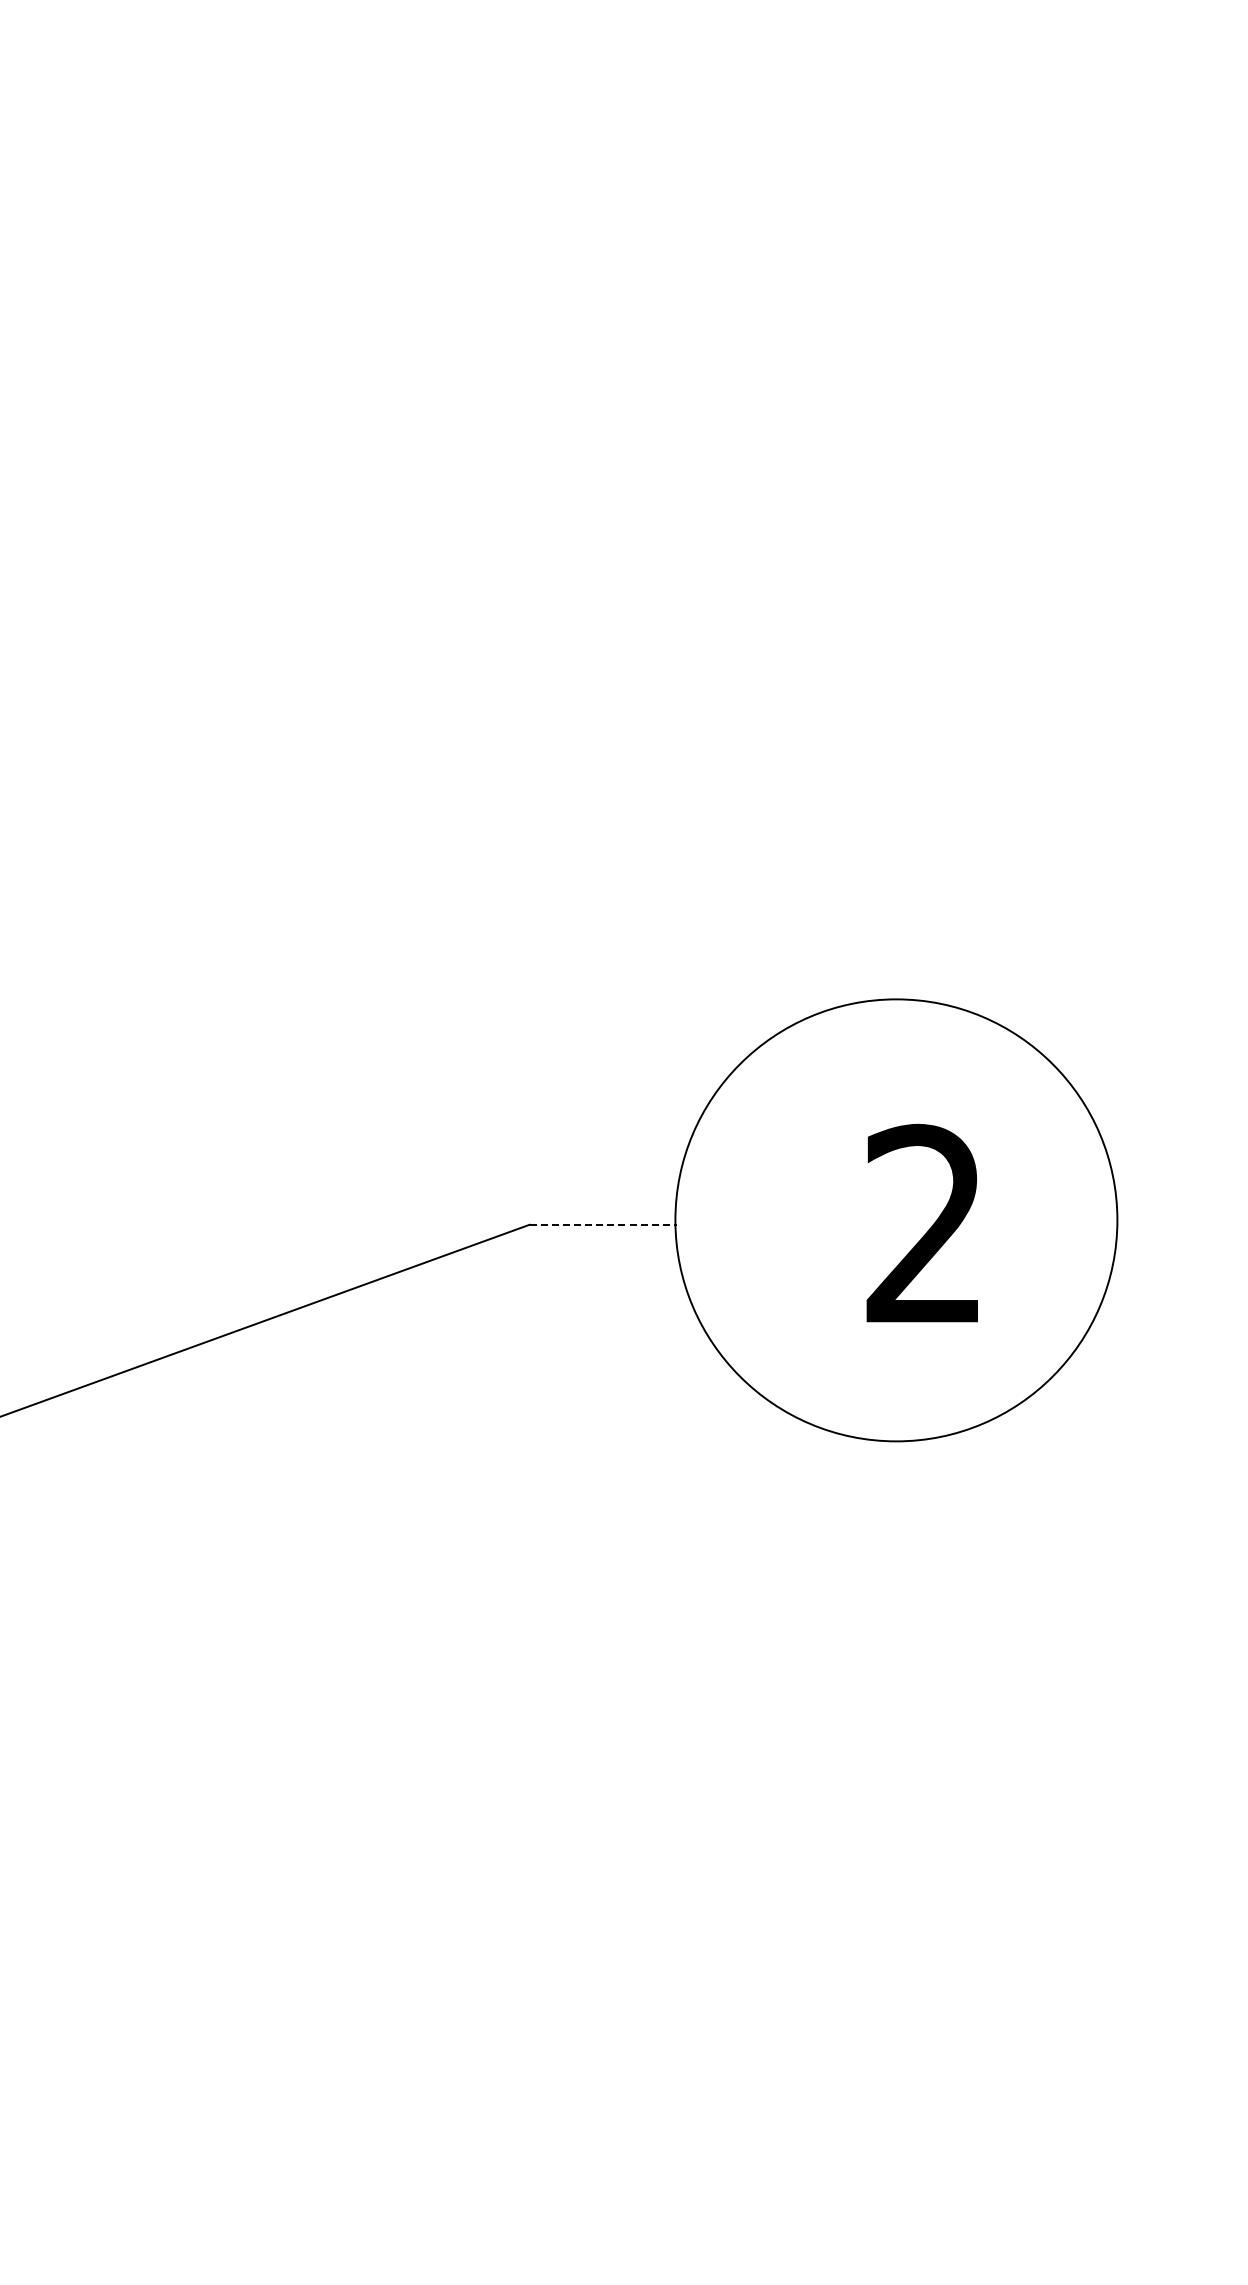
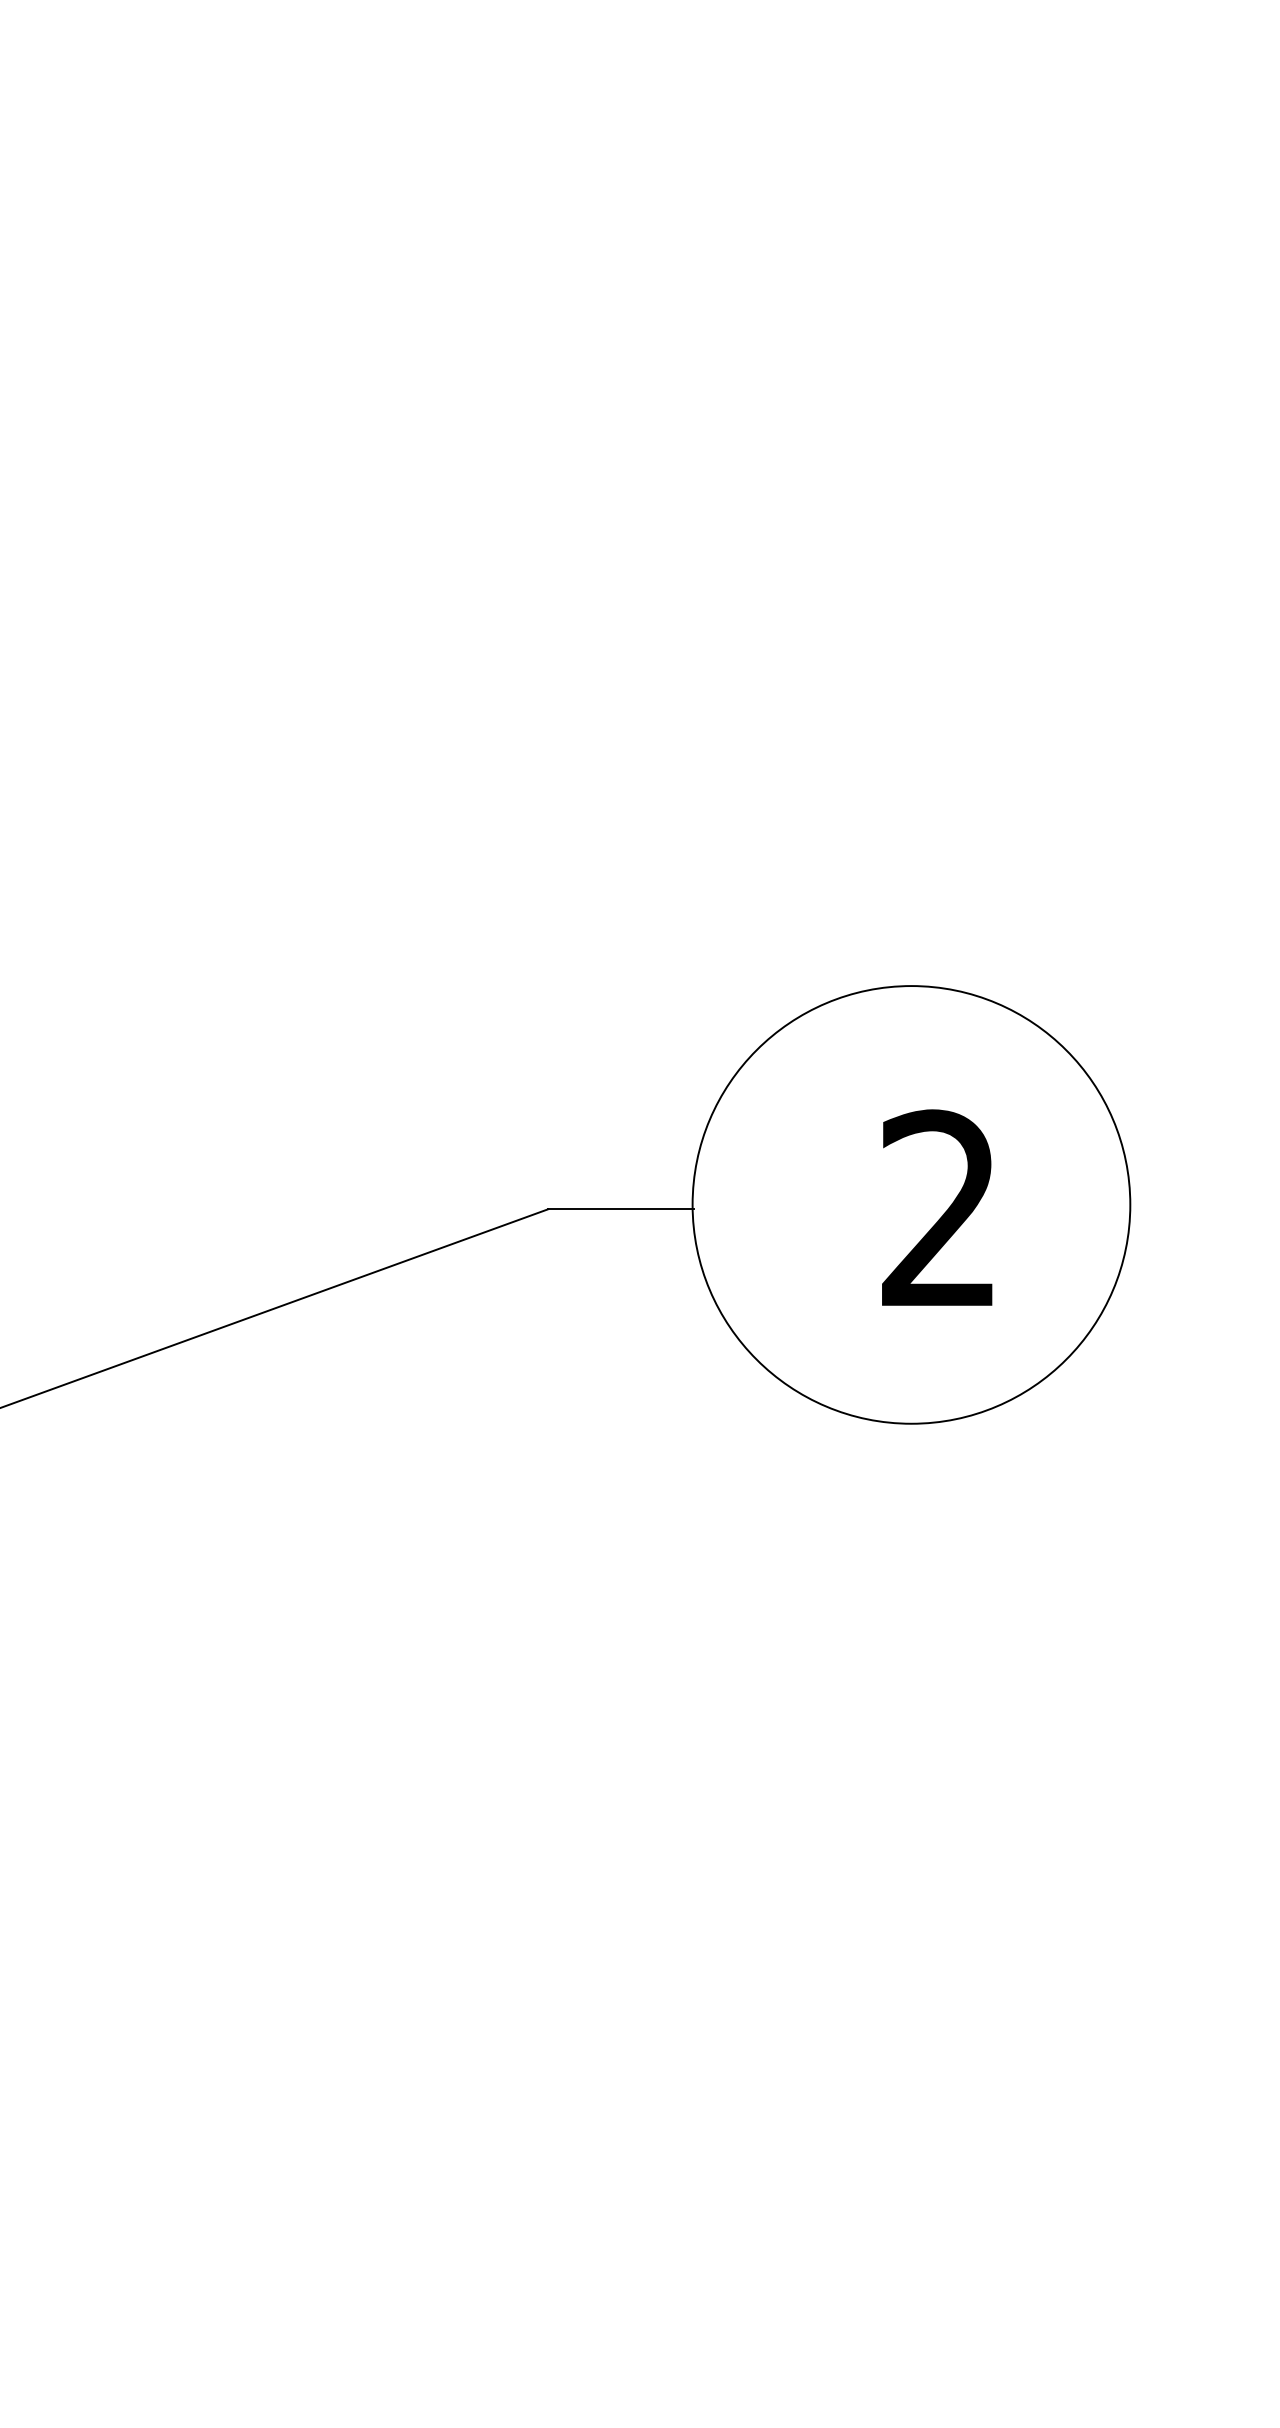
line: (603, 1225) -> (621, 1209), dashed -> solid

